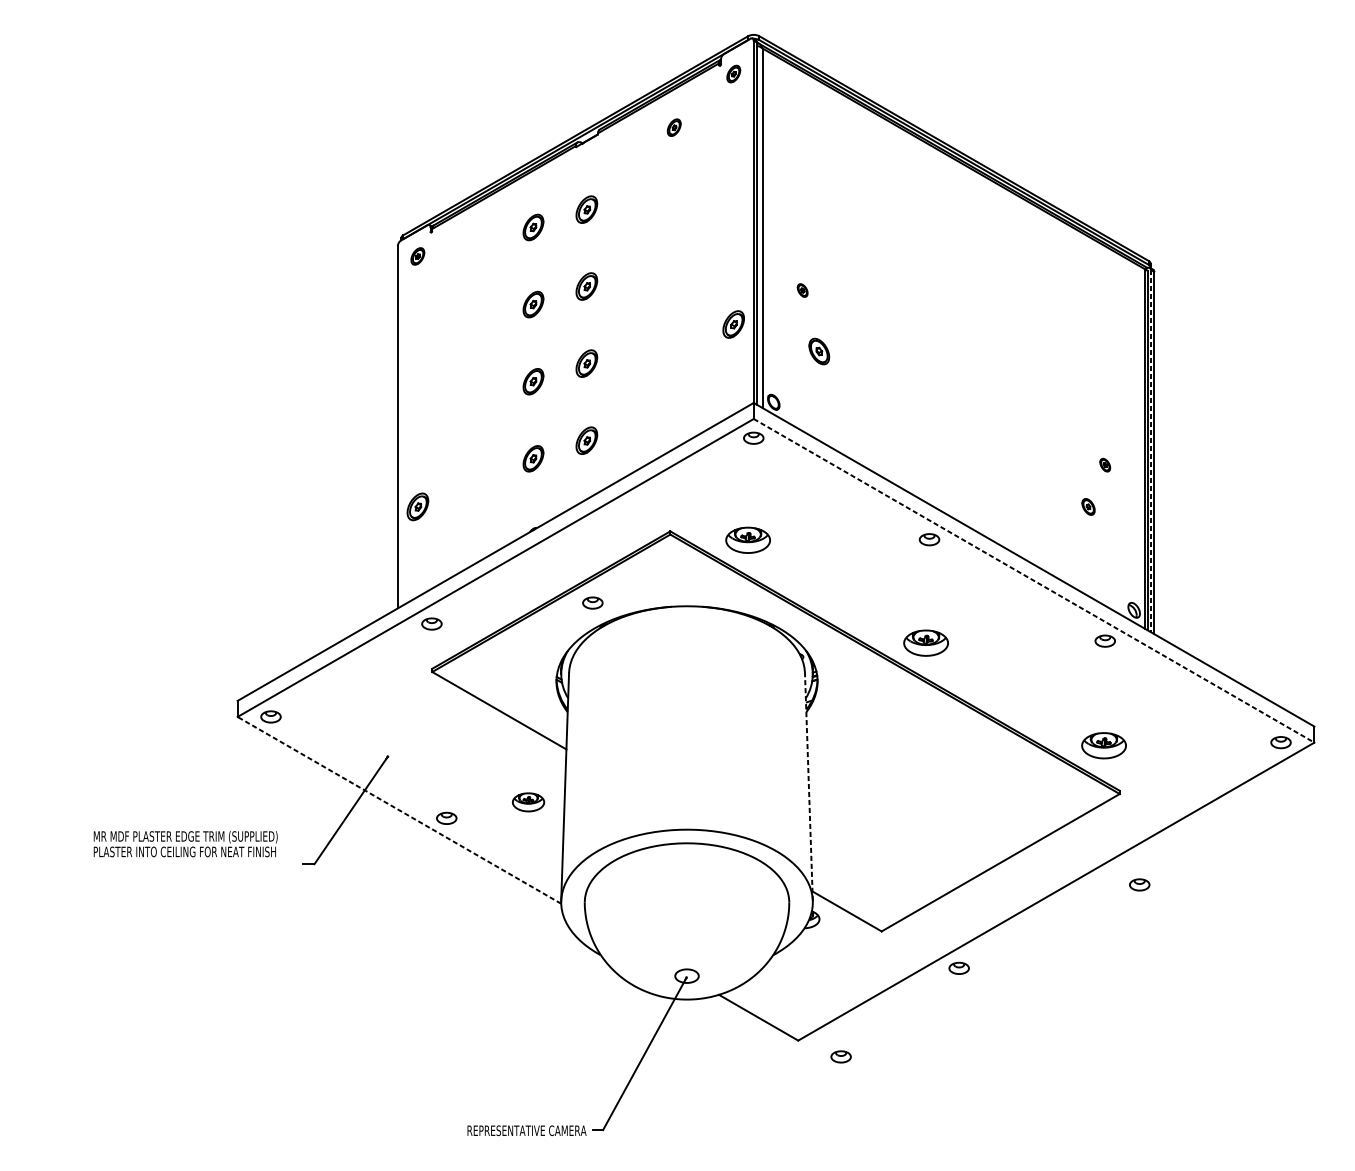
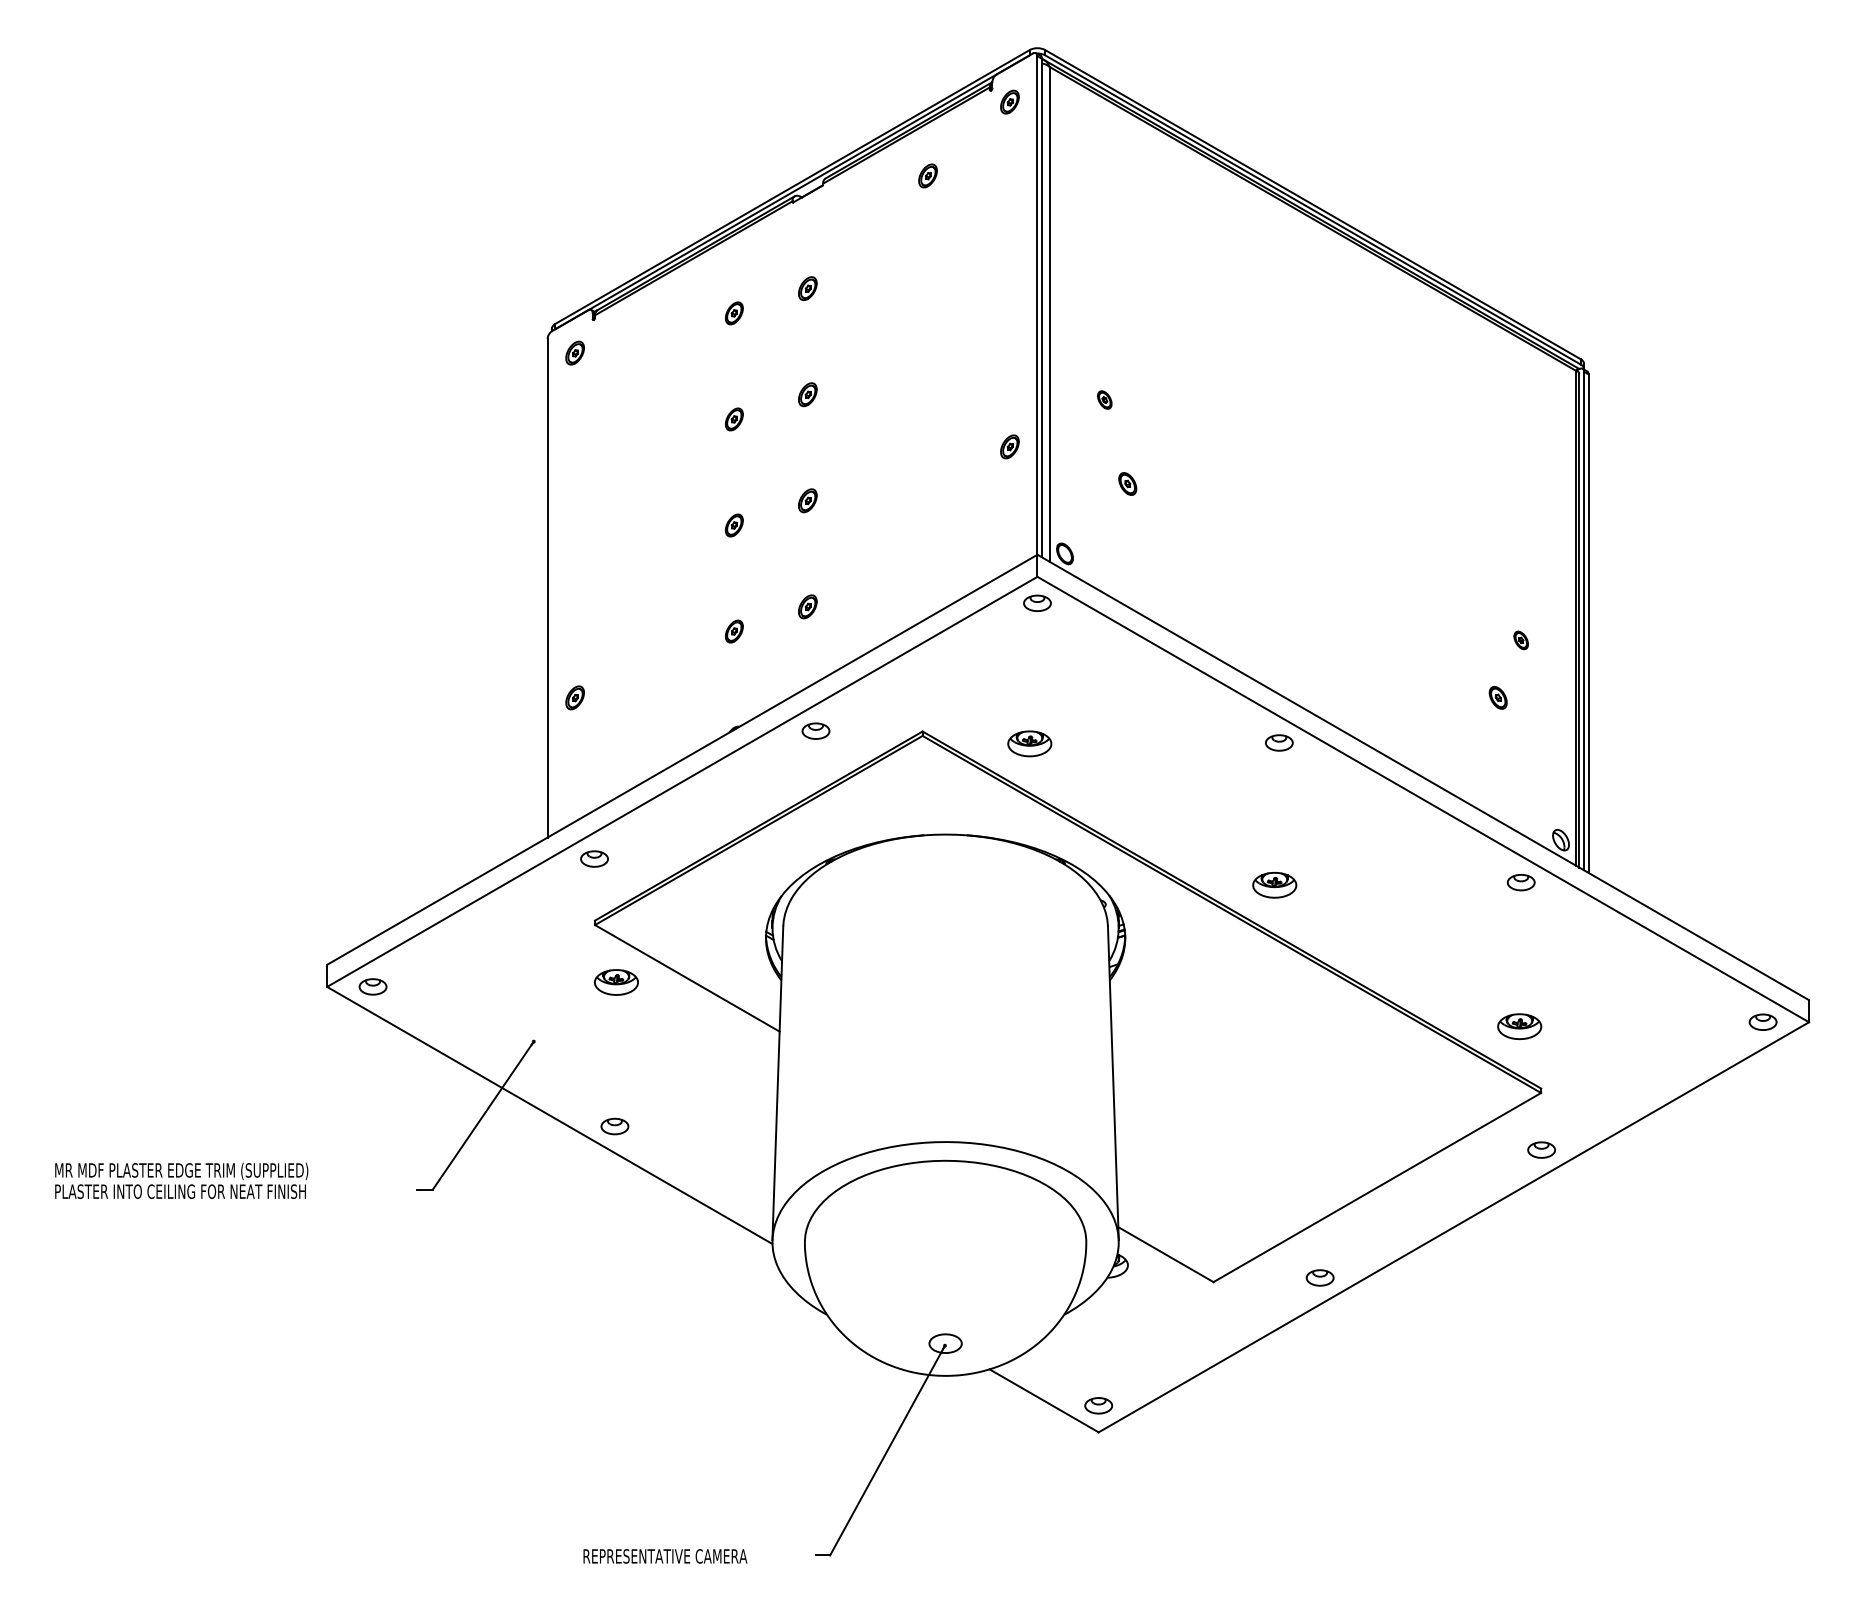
part: (586, 209) -> (807, 288), size x0.62
part: (533, 227) -> (734, 313), size x0.62
part: (586, 286) -> (807, 394), size x0.62
part: (533, 304) -> (734, 419), size x0.62
part: (733, 324) -> (1009, 446), size x0.62
part: (819, 351) -> (1127, 483), size x0.62
part: (586, 363) -> (807, 500), size x0.62
part: (533, 381) -> (734, 525), size x0.62
part: (586, 440) -> (807, 606), size x0.62
line: (1151, 451) -> (1584, 621), dashed -> solid
part: (533, 458) -> (734, 631), size x0.62
part: (417, 506) -> (574, 697), size x0.62
part: (747, 540) -> (1029, 743), size x0.71
line: (1034, 580) -> (1423, 799), dashed -> solid
part: (592, 602) -> (815, 730), moved
part: (925, 642) -> (1274, 884), size x0.71
part: (1104, 745) -> (1519, 1026), size x0.71
line: (809, 787) -> (1113, 1083), dashed -> solid
part: (528, 802) -> (616, 982), moved
line: (399, 810) -> (549, 1115), dashed -> solid
text: (185, 843) -> (181, 1180), moved
part: (1139, 884) -> (1541, 1149), moved
part: (958, 968) -> (1319, 1277), moved
part: (840, 1056) -> (1098, 1405), moved
text: (527, 1130) -> (665, 1556), moved

